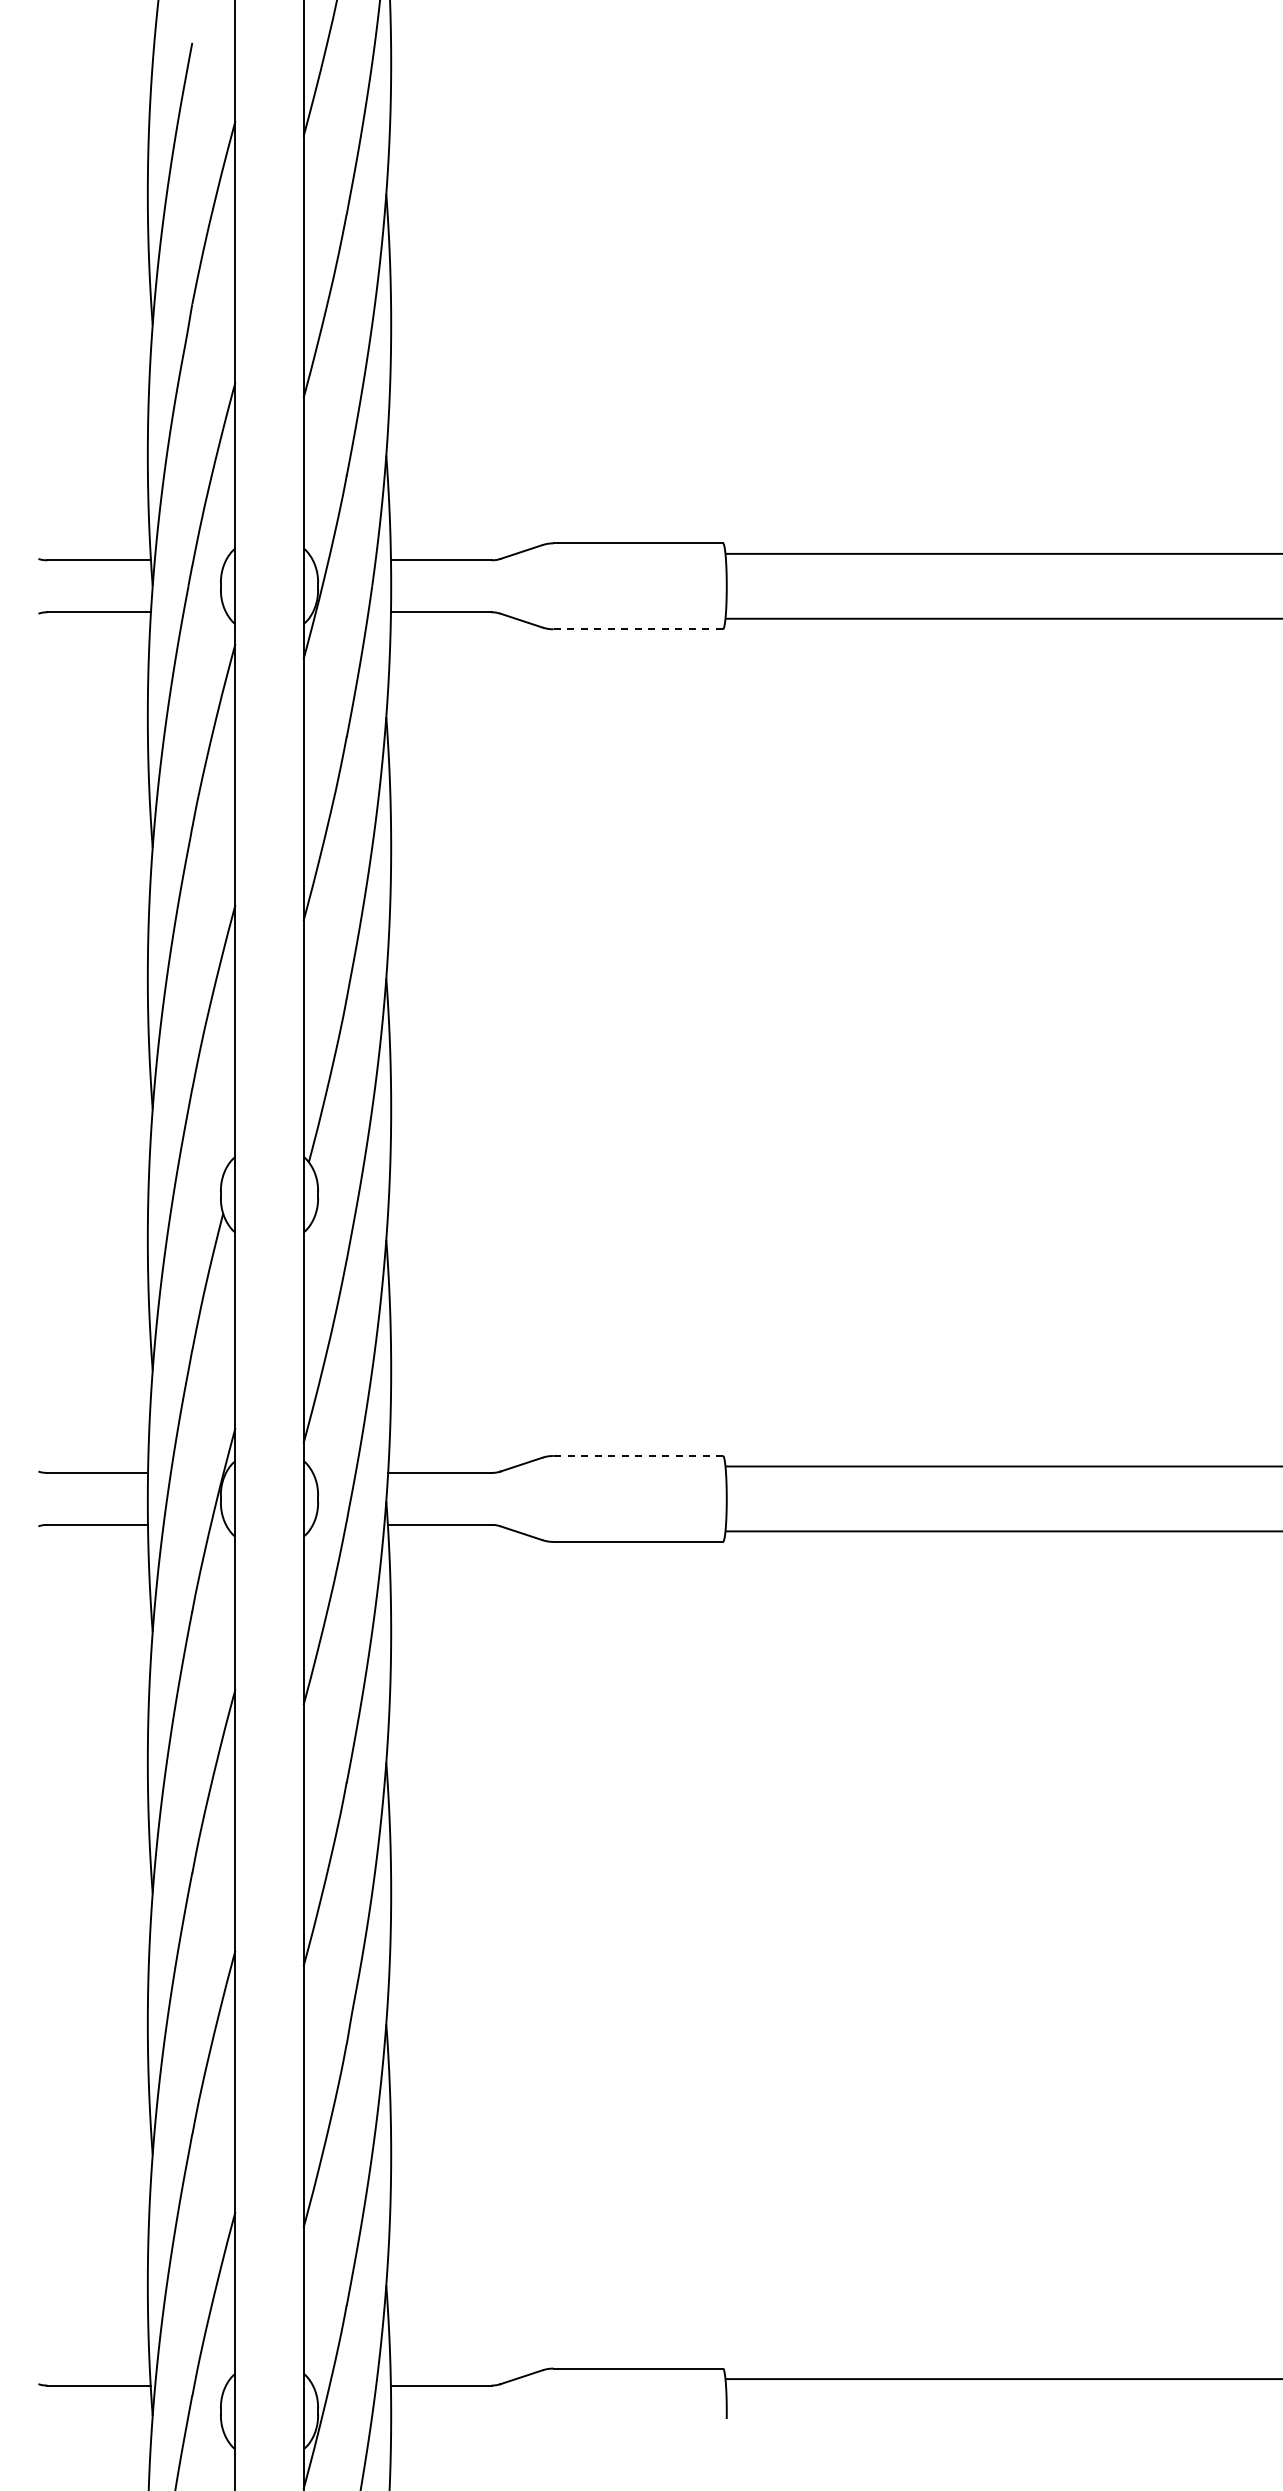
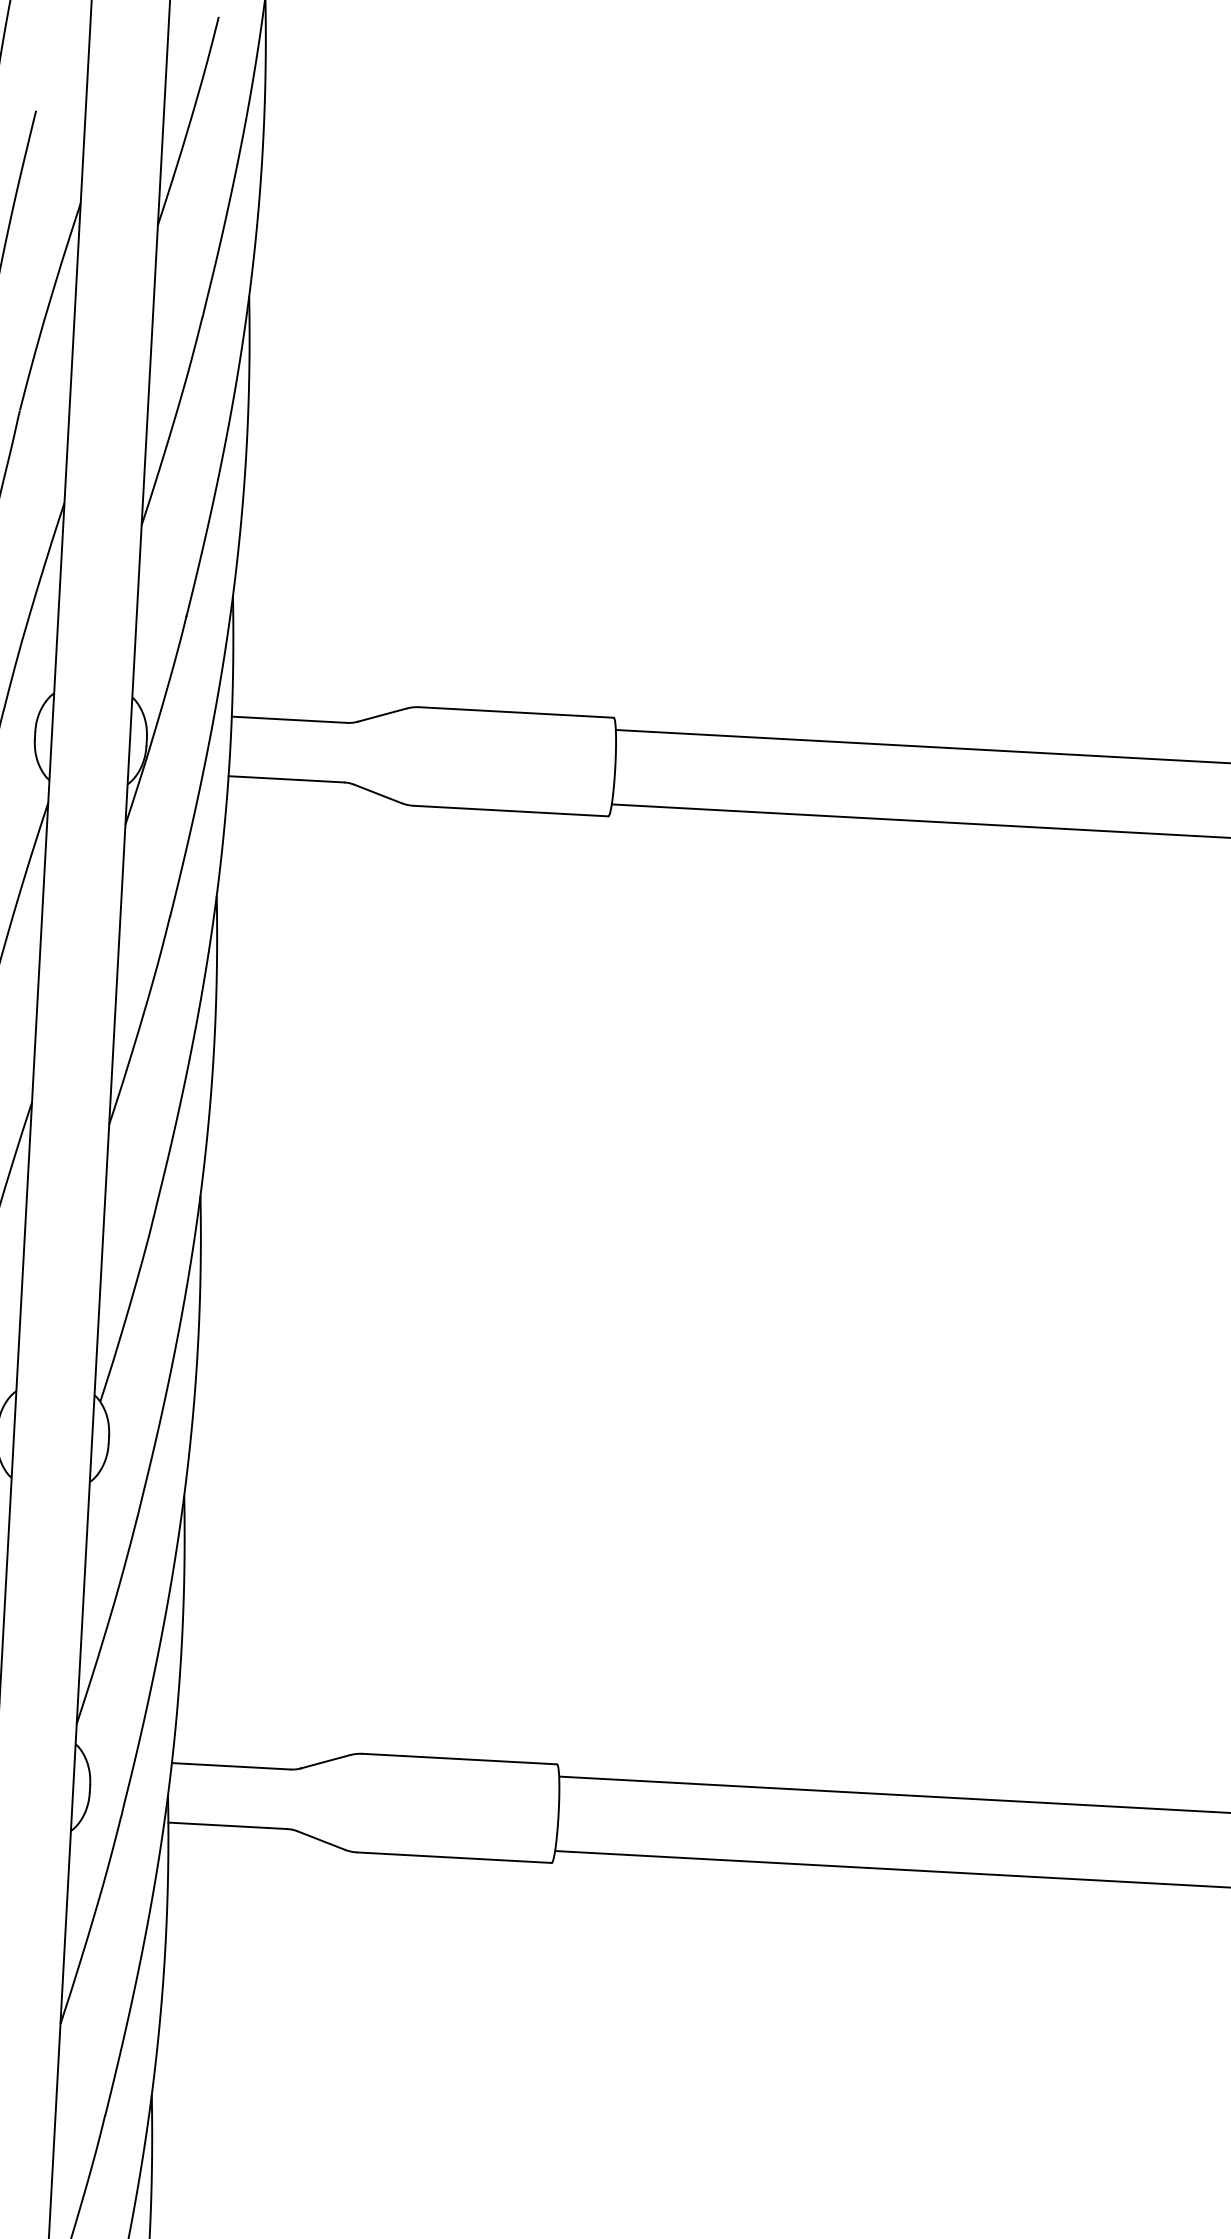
line: (638, 629) -> (511, 811), dashed -> solid
line: (638, 1455) -> (460, 1758), dashed -> solid

